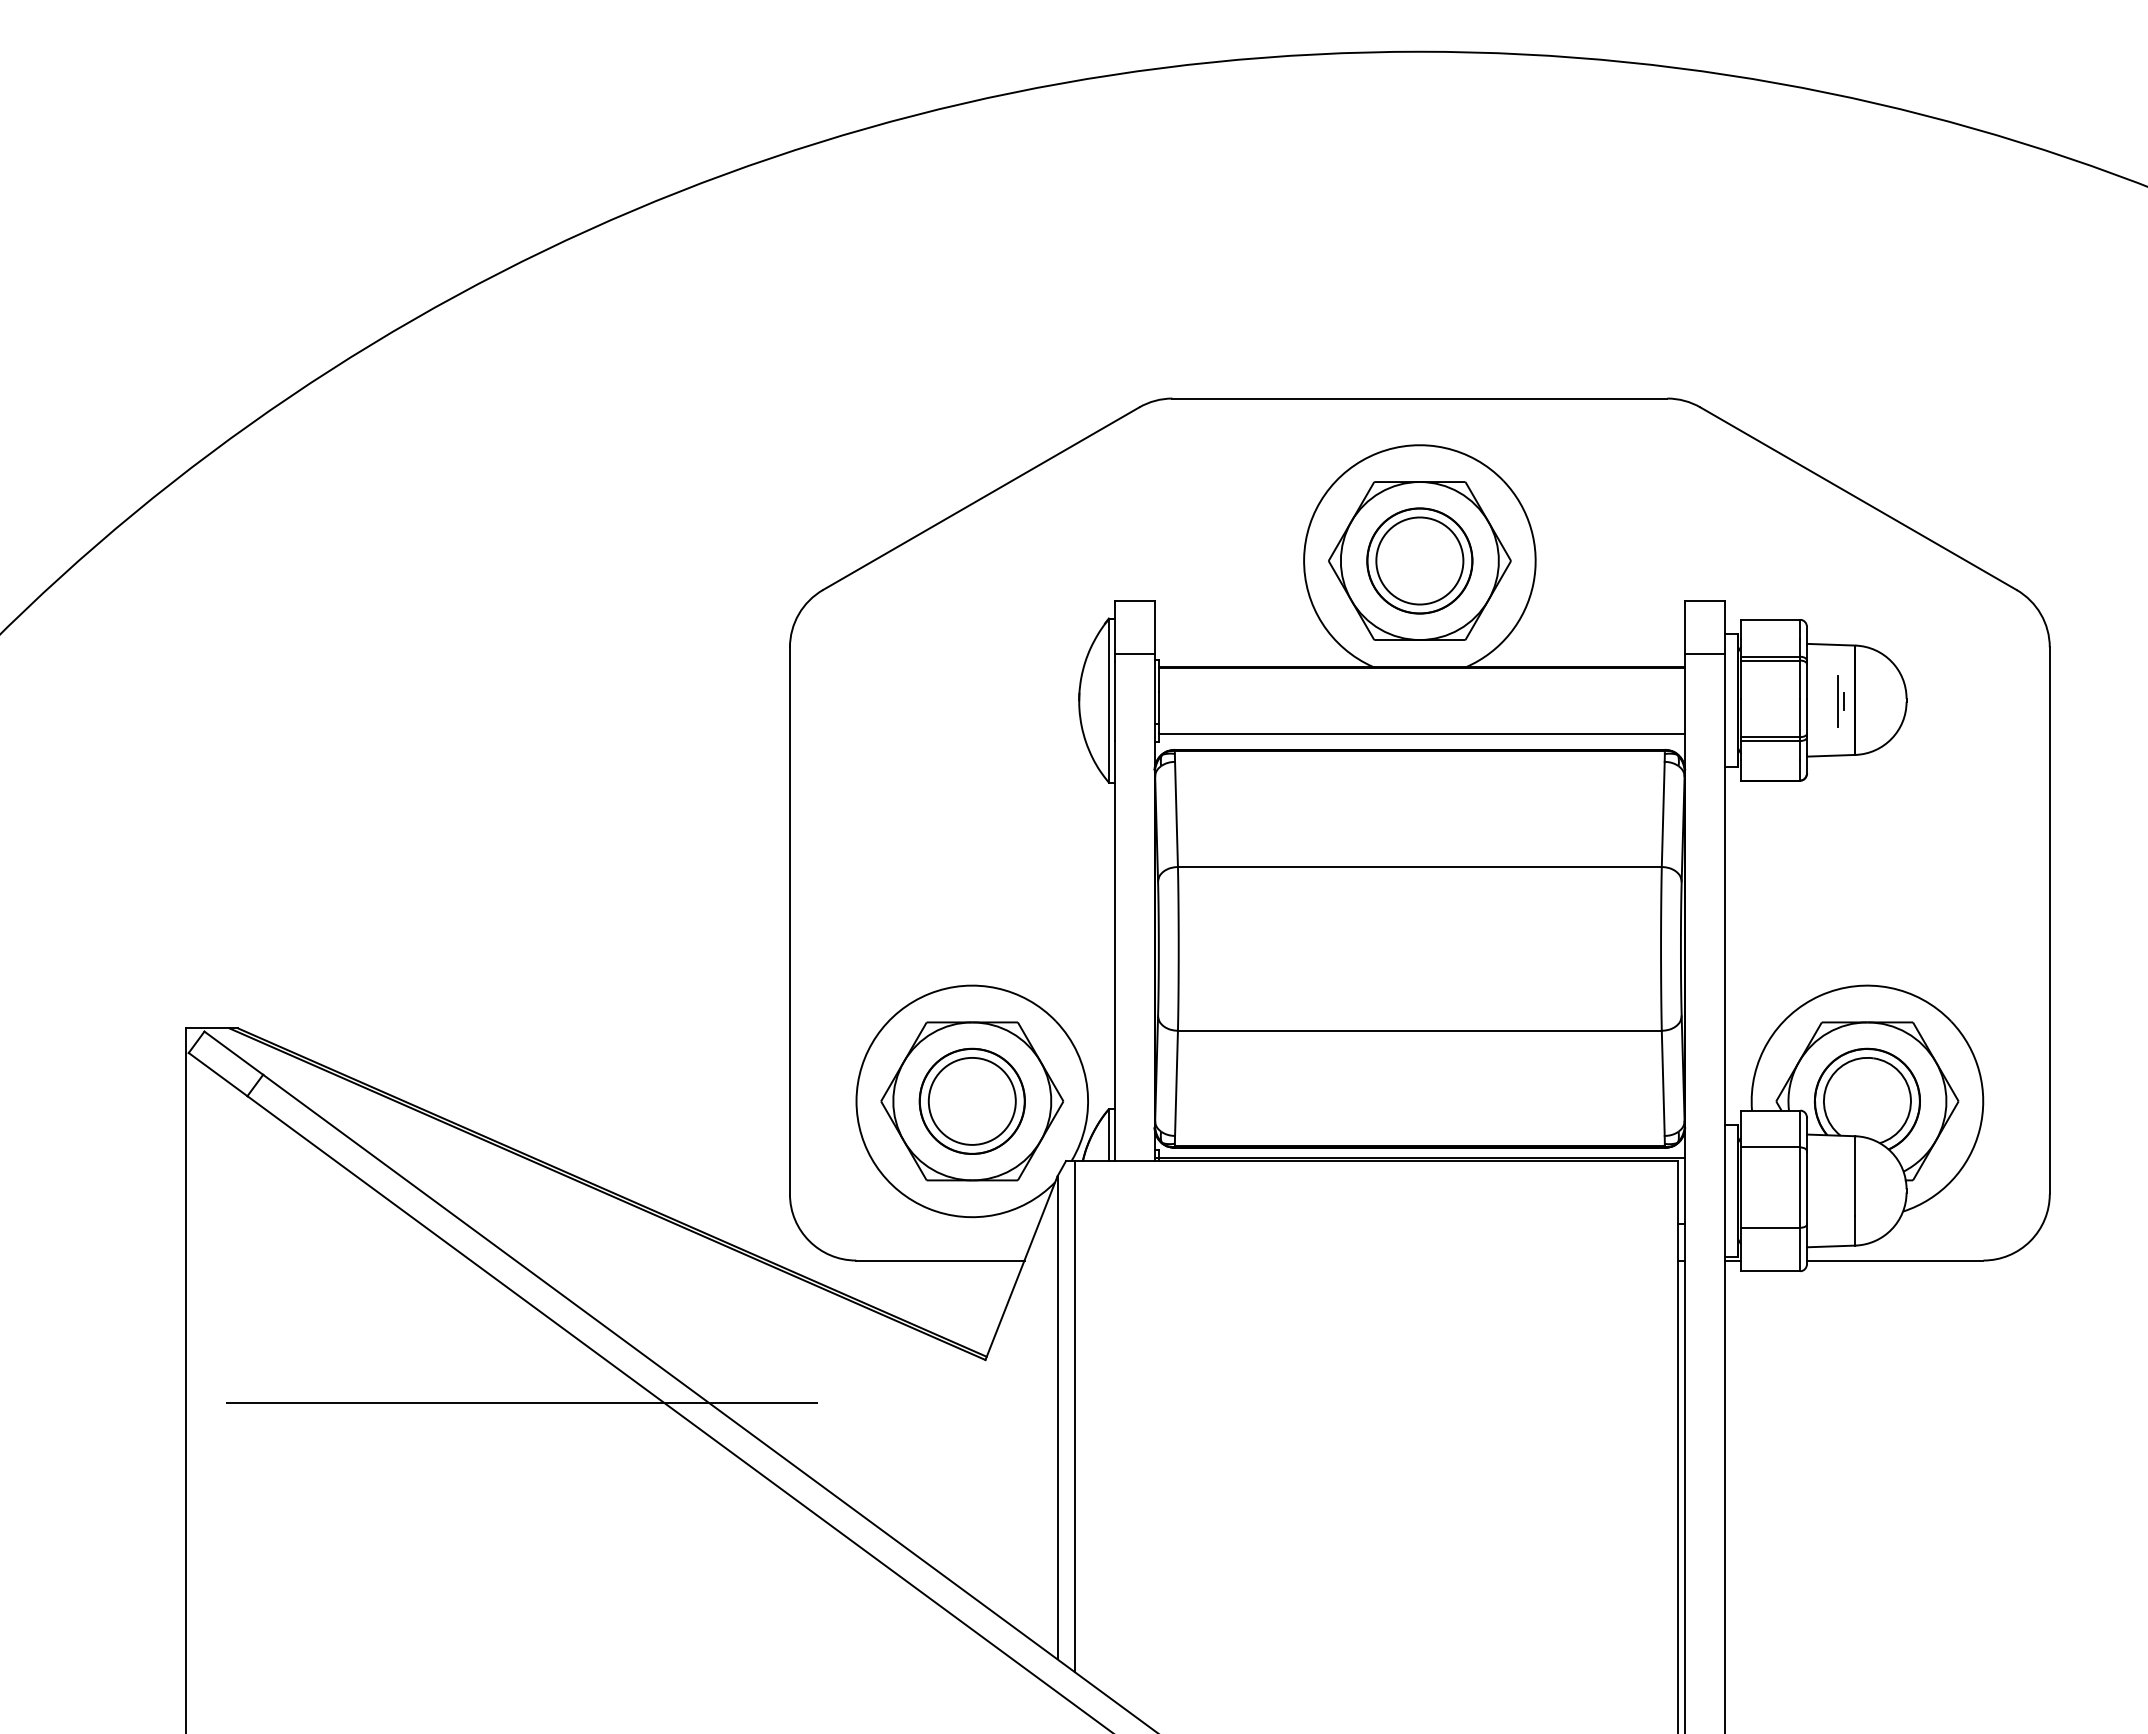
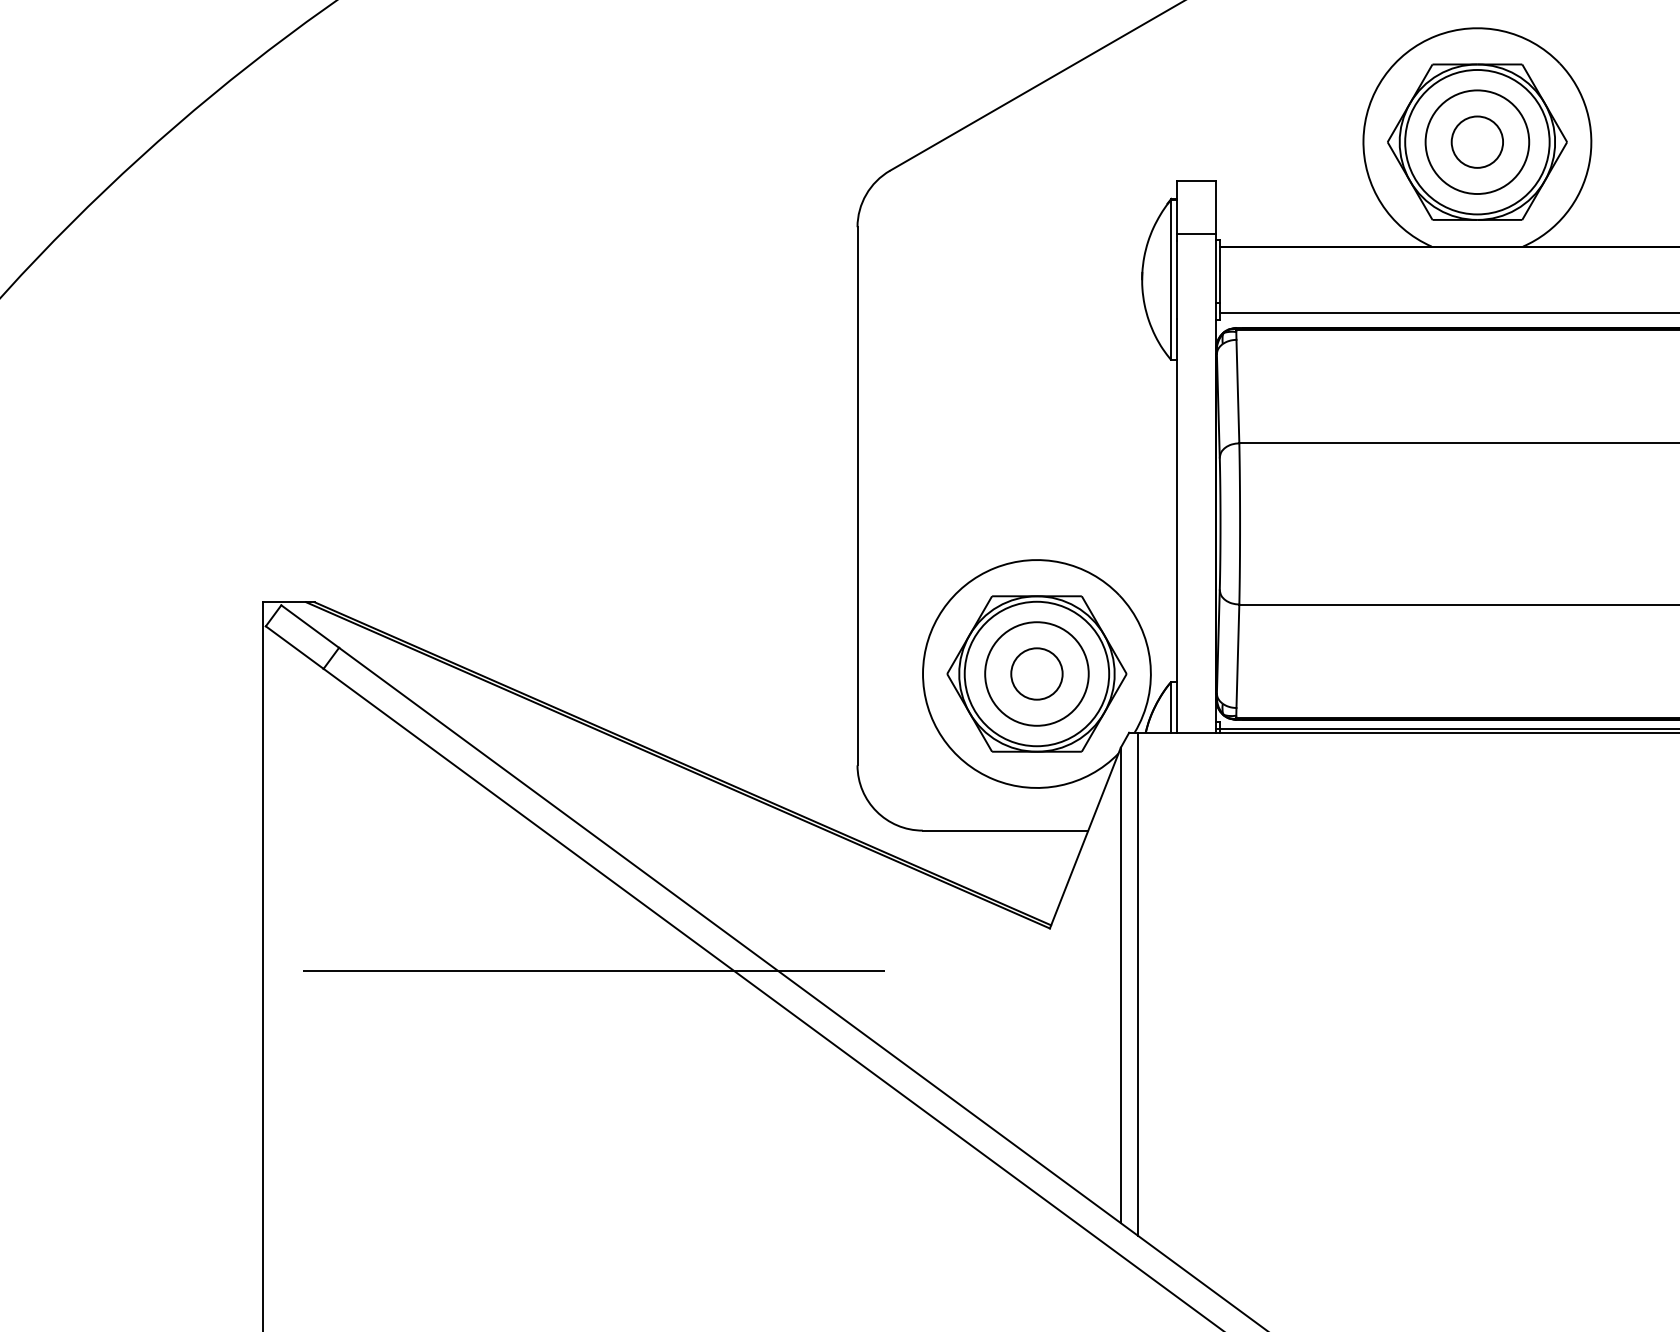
circle: (1419, 560) -> (1477, 141), size x0.6
circle: (1419, 560) -> (1477, 141), size x1.4
circle: (971, 1100) -> (1036, 673), size x0.6
circle: (971, 1100) -> (1036, 673), size x1.4

